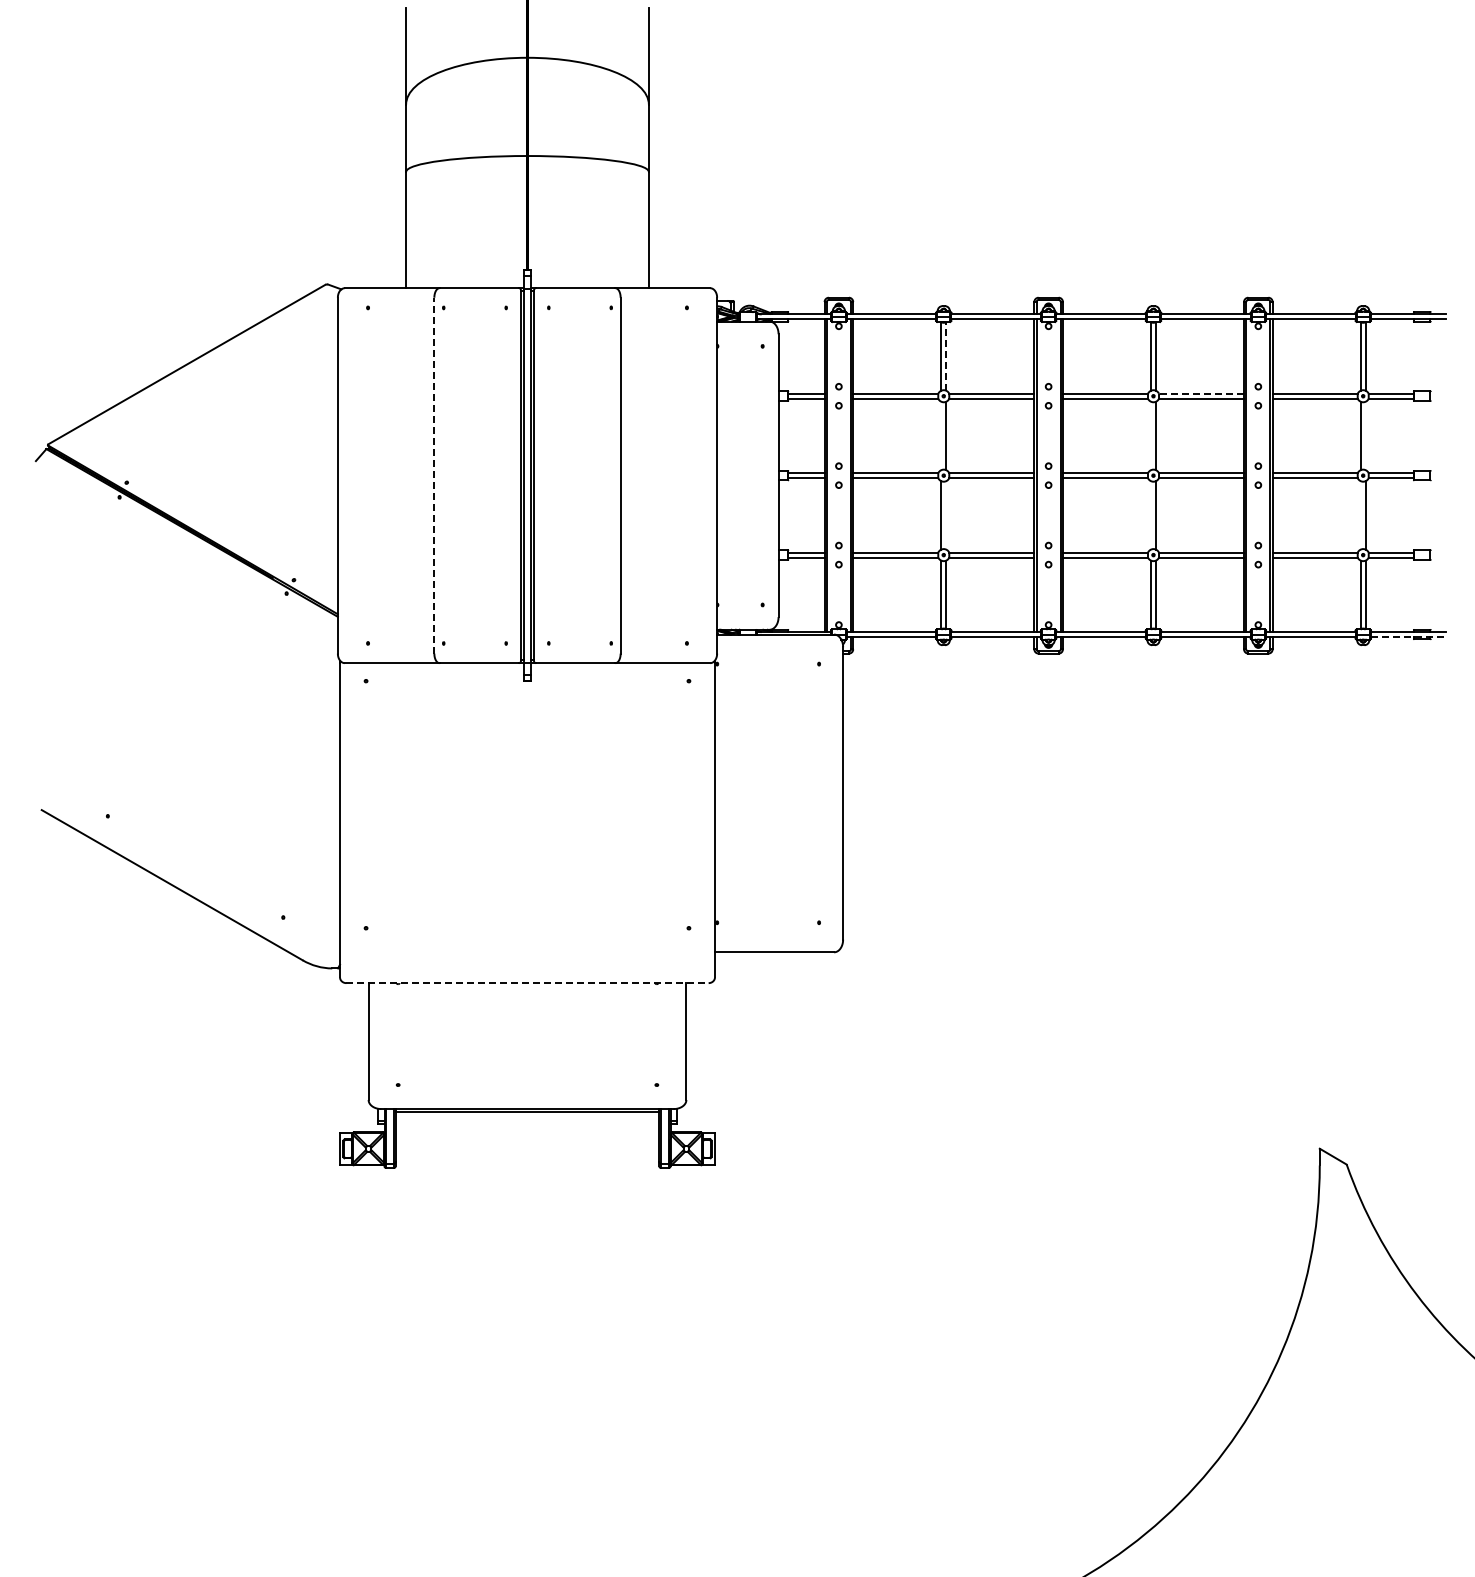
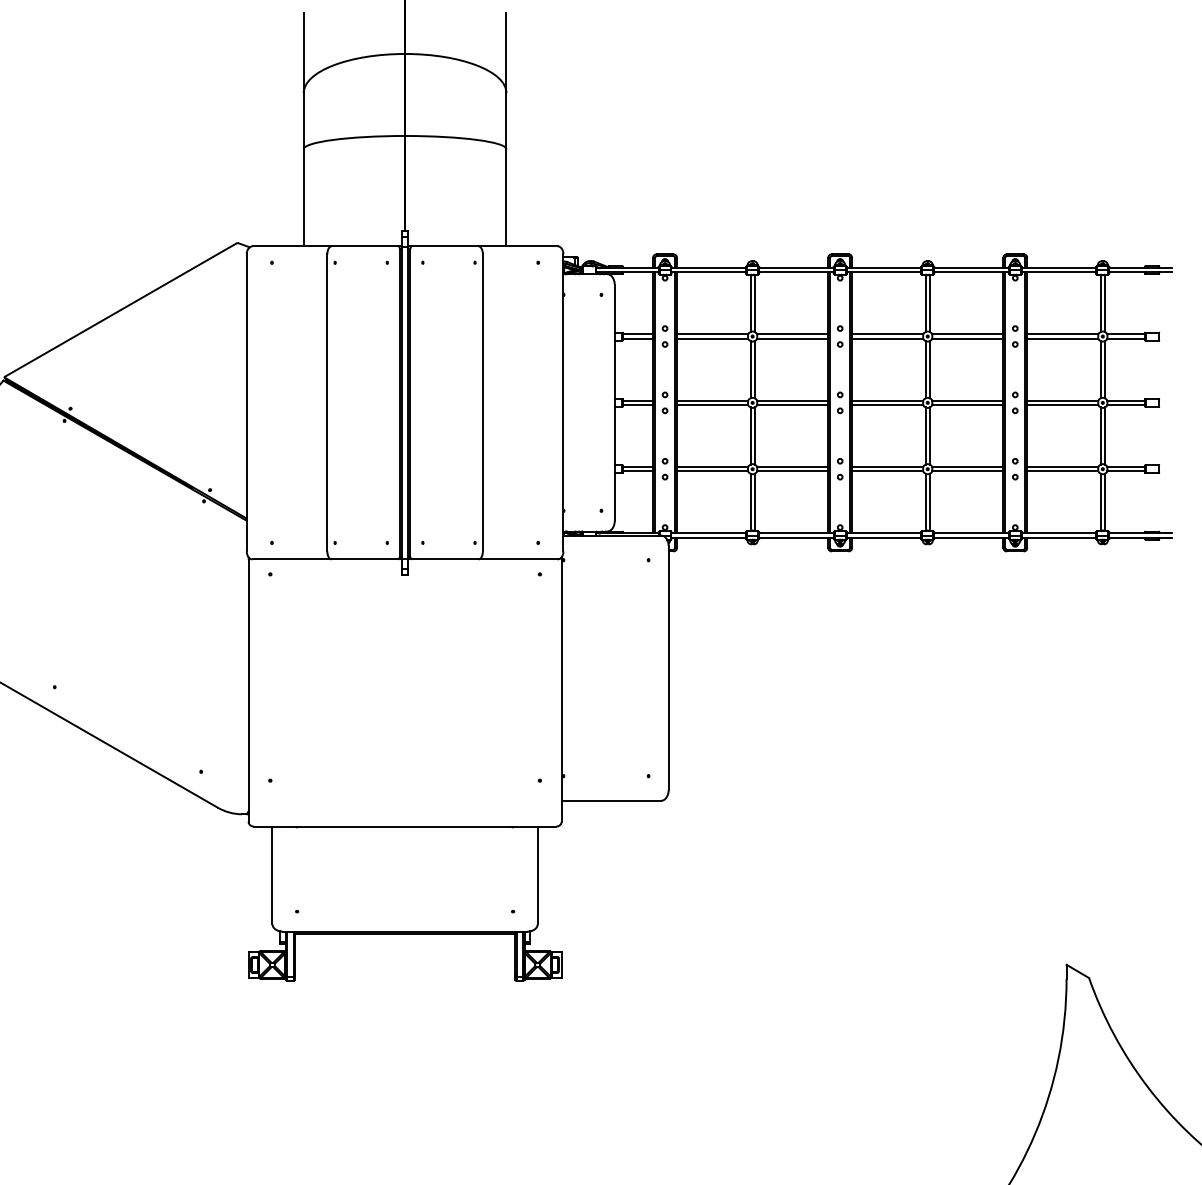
line: (946, 356) -> (754, 303), dashed -> solid
line: (1201, 393) -> (967, 334), dashed -> solid
line: (941, 435) -> (750, 369), added
line: (1150, 435) -> (925, 369), added
line: (1365, 435) -> (1104, 369), added
line: (434, 475) -> (327, 402), dashed -> solid
line: (946, 515) -> (754, 436), added
line: (1150, 515) -> (925, 436), added
line: (1360, 515) -> (1100, 436), added
line: (1408, 637) -> (1140, 537), dashed -> solid
line: (528, 983) -> (405, 826), dashed -> solid

